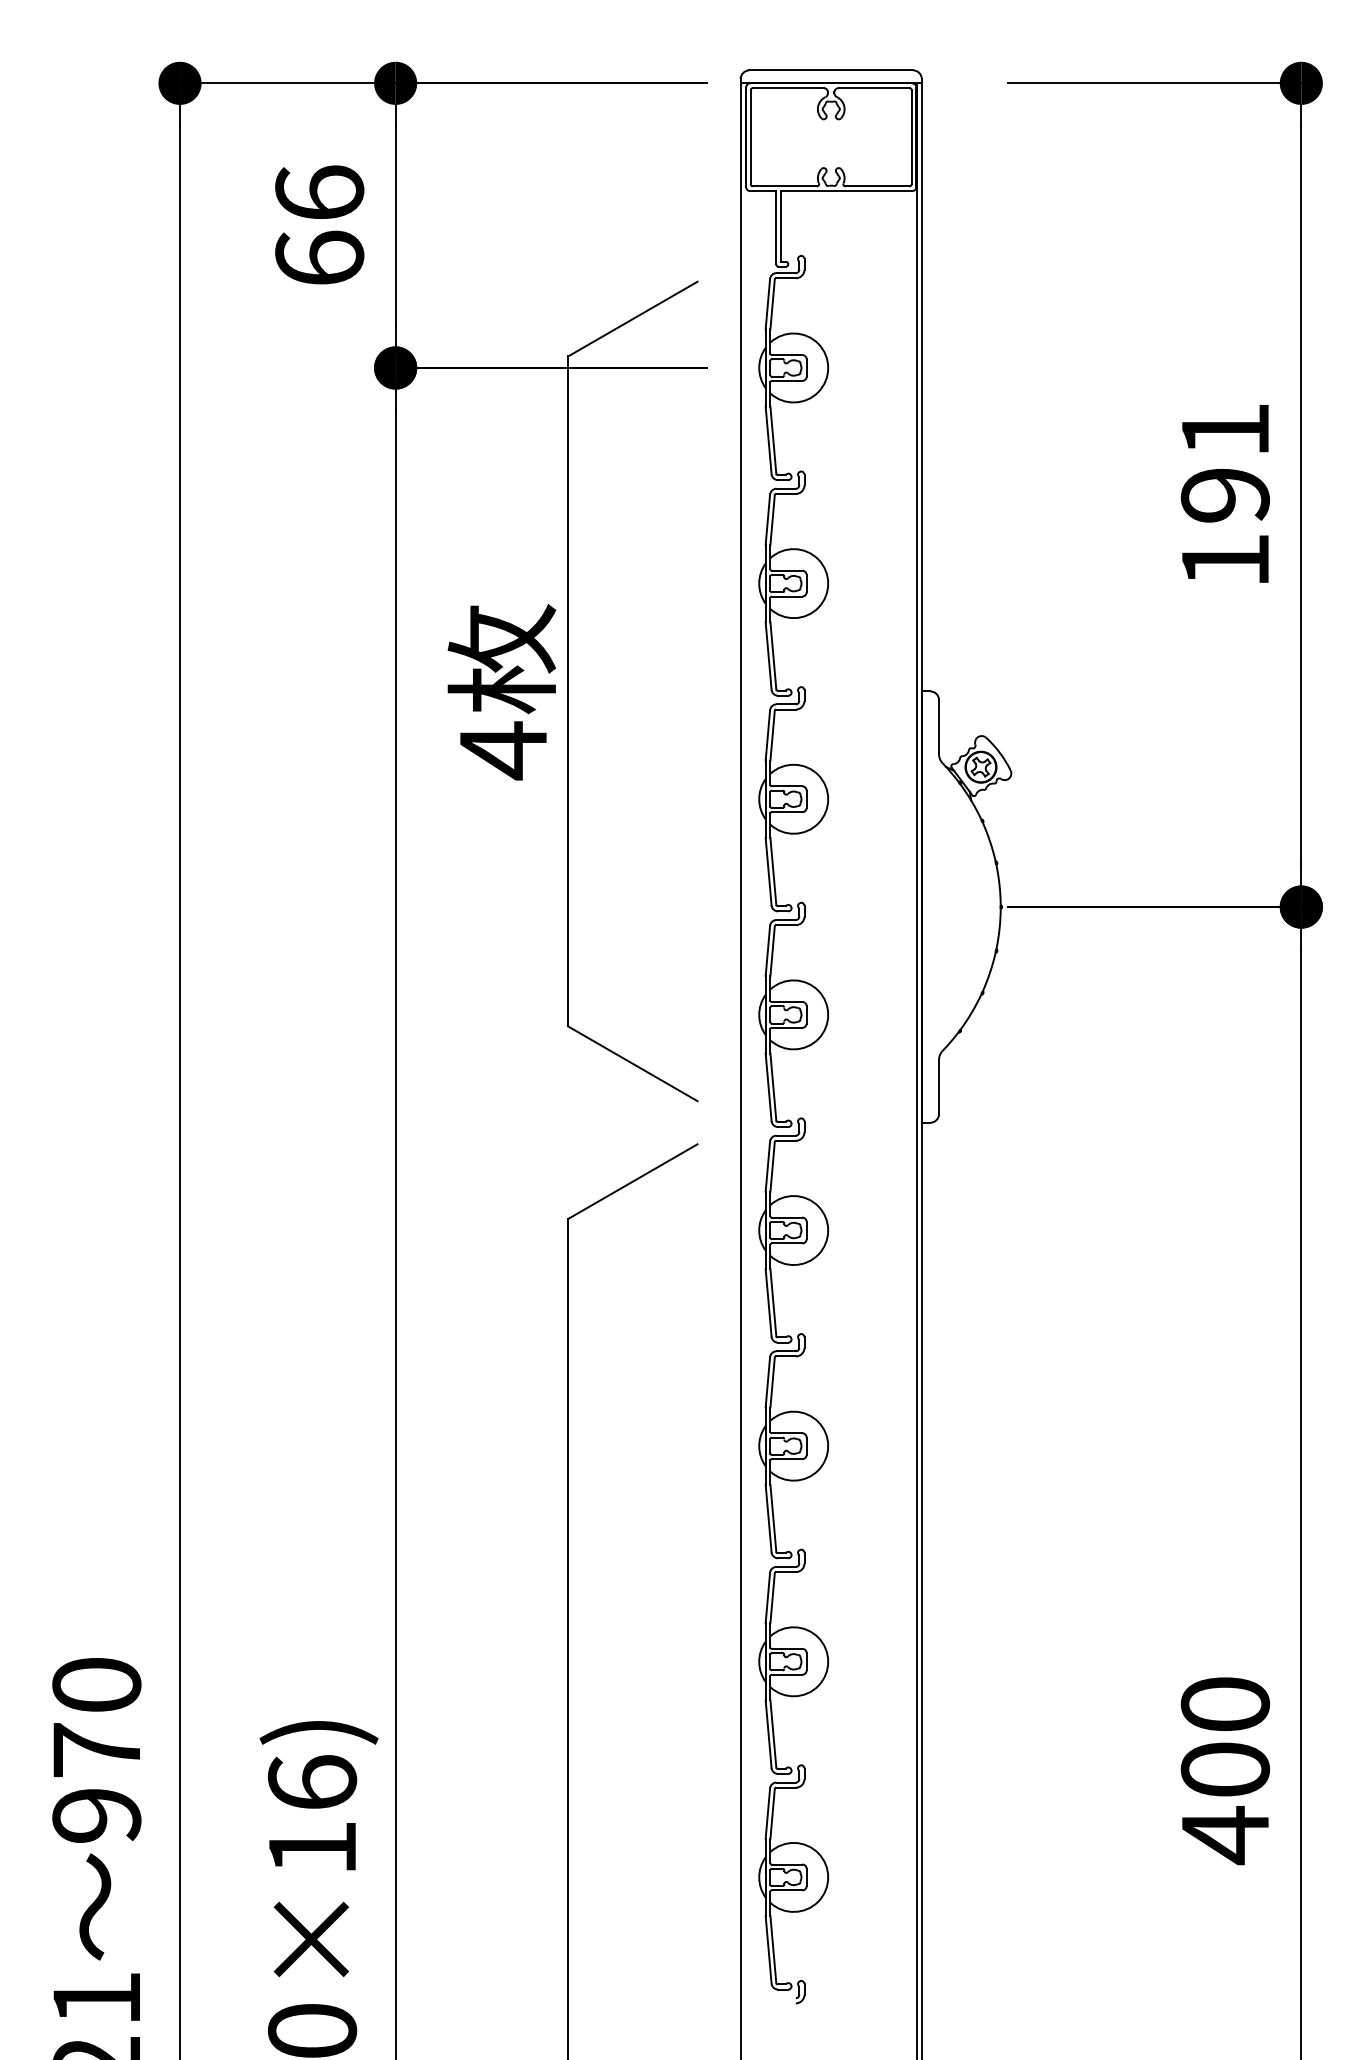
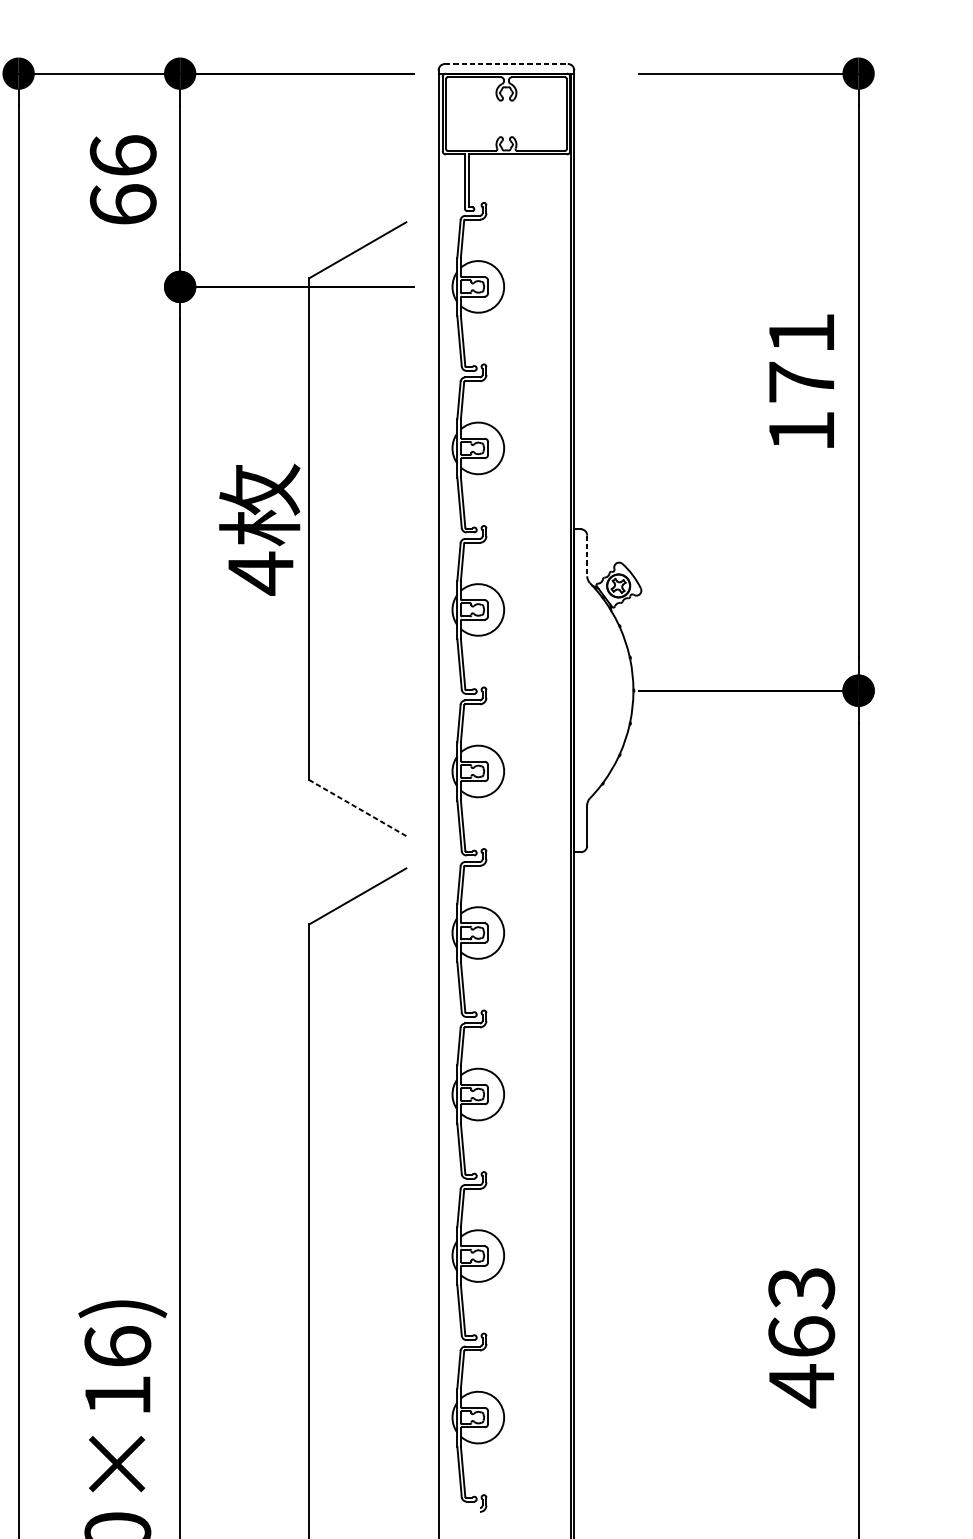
line: (831, 70) -> (506, 64), solid -> dashed
text: (1225, 495) -> (801, 382), 191 -> 171
line: (939, 727) -> (587, 556), solid -> dashed
line: (632, 1063) -> (357, 807), solid -> dashed
text: (1225, 1736) -> (801, 1312), 400 -> 463

